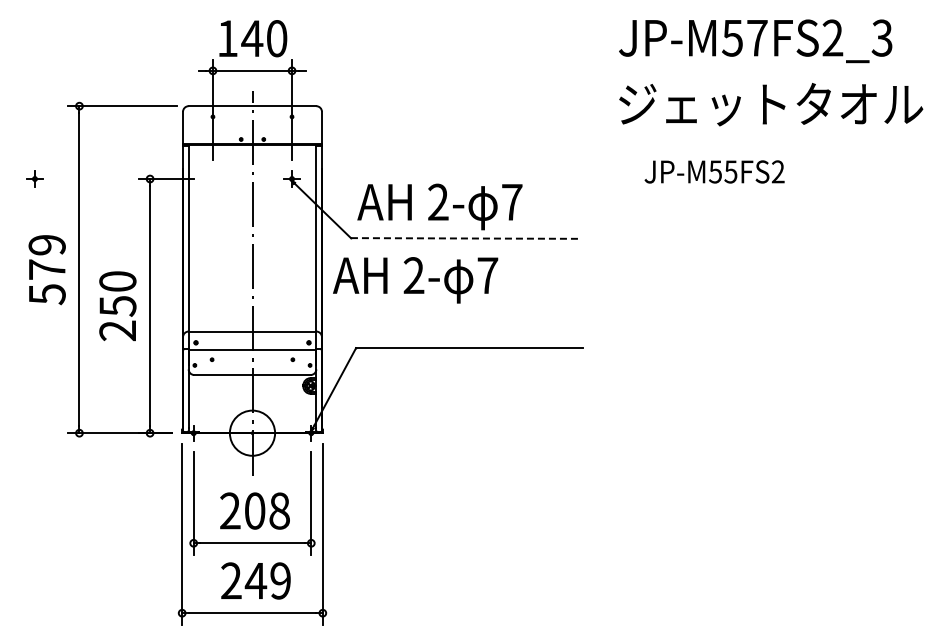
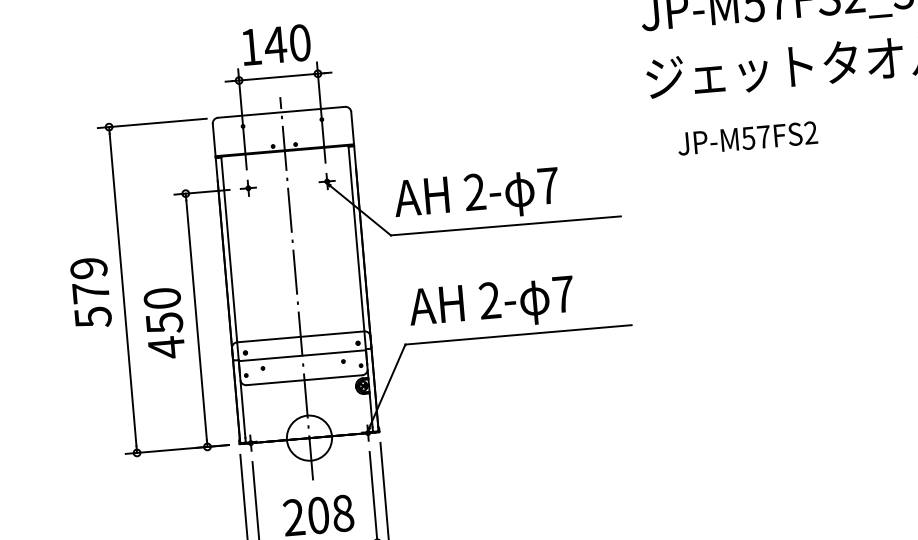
text: (730, 171) -> (763, 136), JP-M55FS2 -> JP-M57FS2
part: (34, 178) -> (247, 187), moved
line: (466, 238) -> (506, 225), dashed -> solid
text: (415, 280) -> (491, 305), moved
text: (117, 330) -> (166, 347), 250 -> 450

